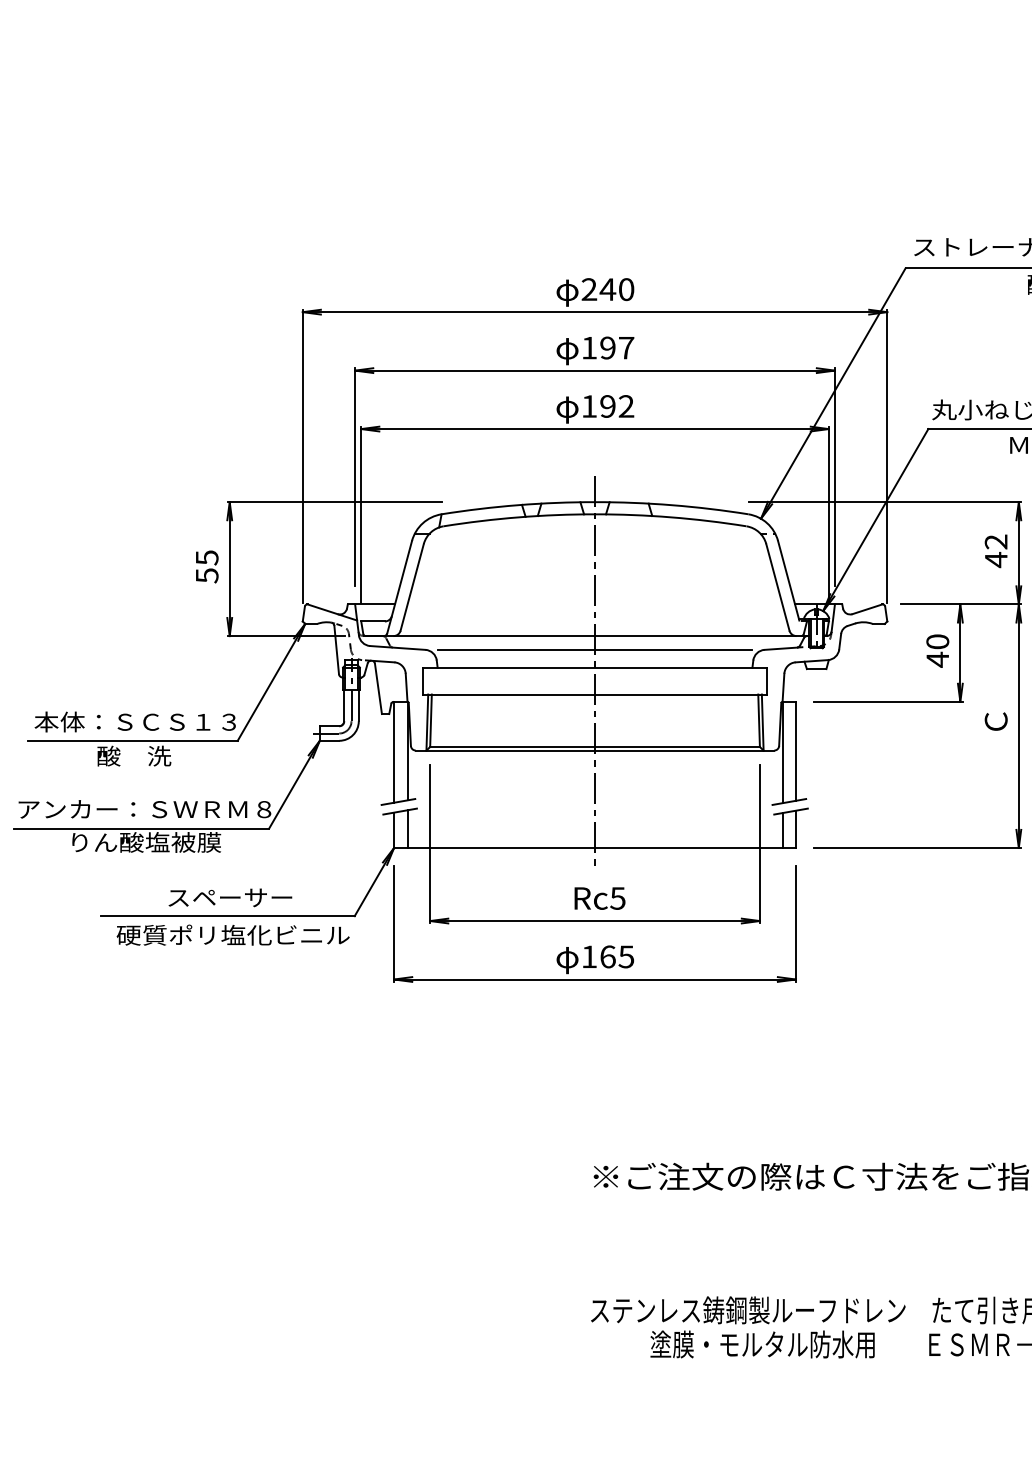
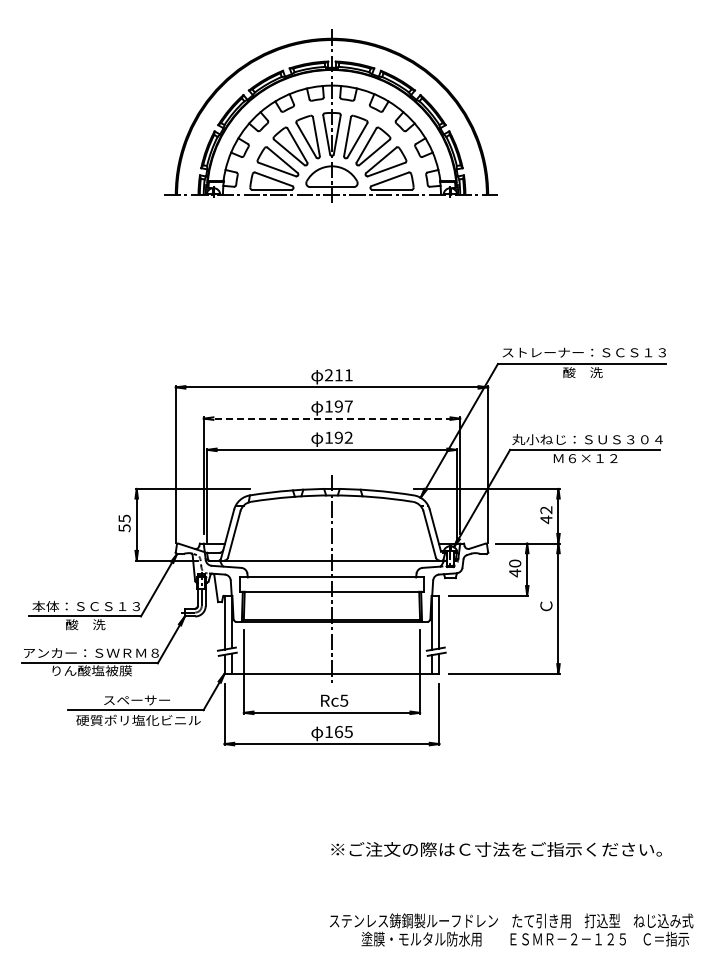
text: (616, 289) -> (343, 375), 240 -> 211
line: (596, 370) -> (332, 418), solid -> dashed
line: (594, 649) -> (331, 567), removed

